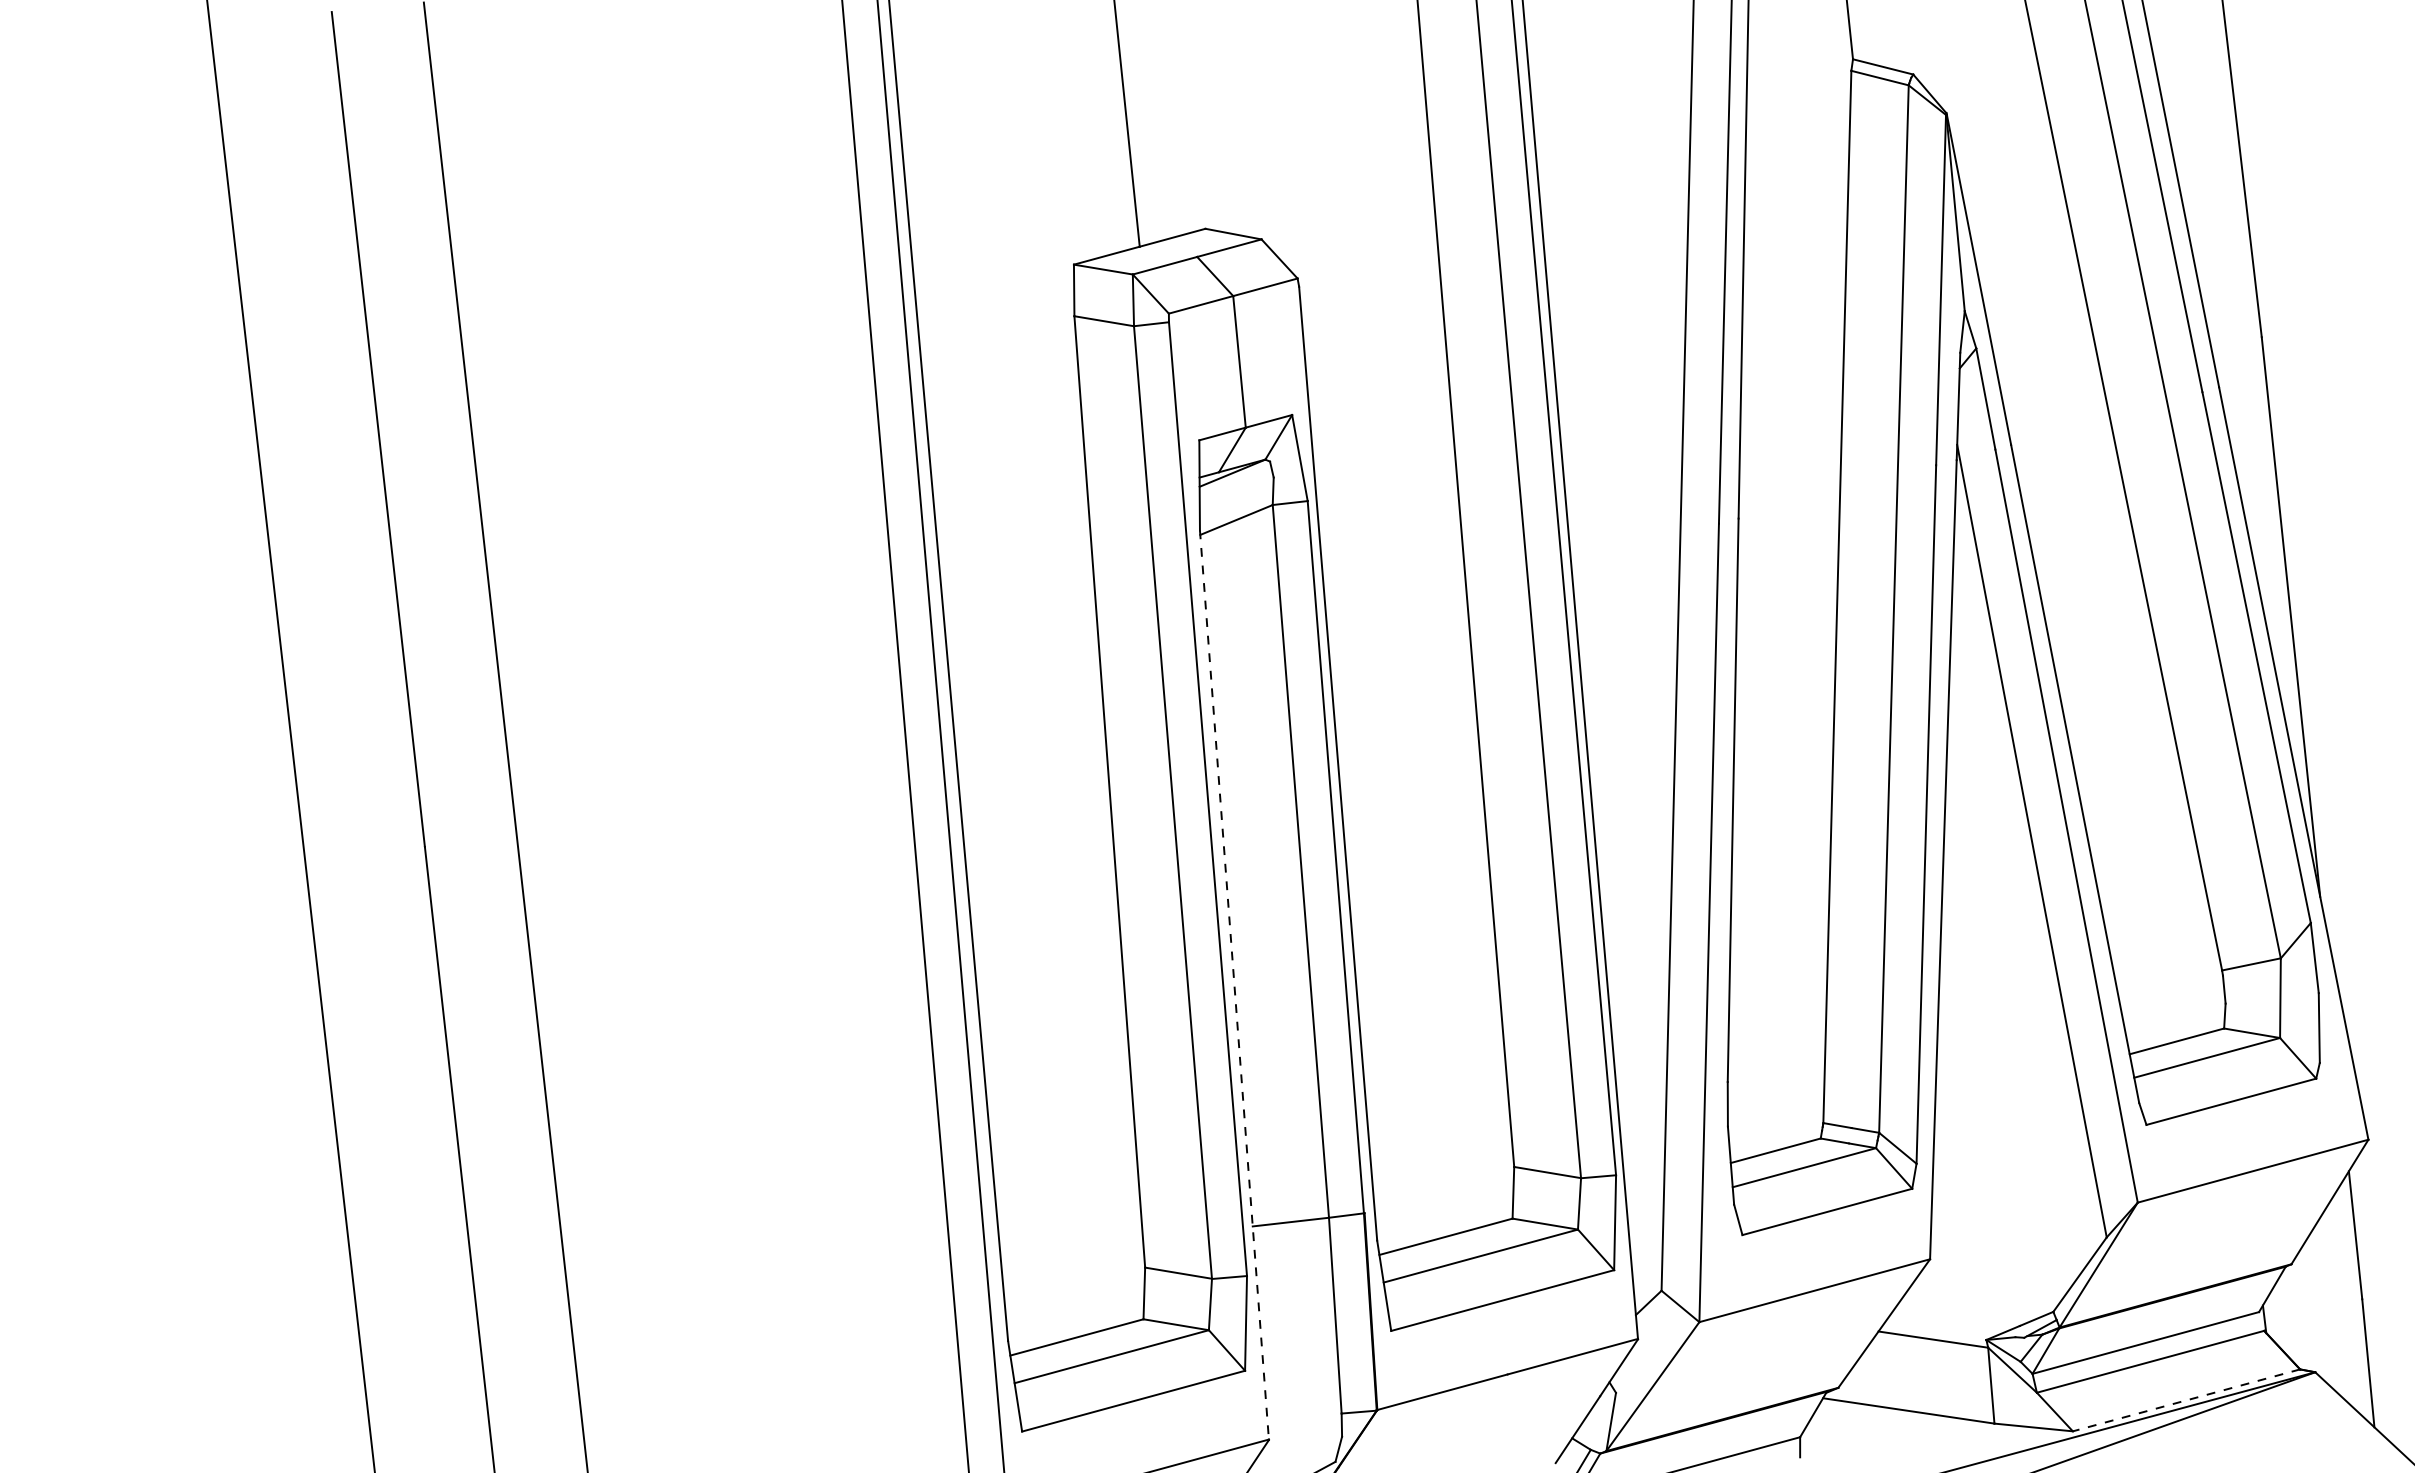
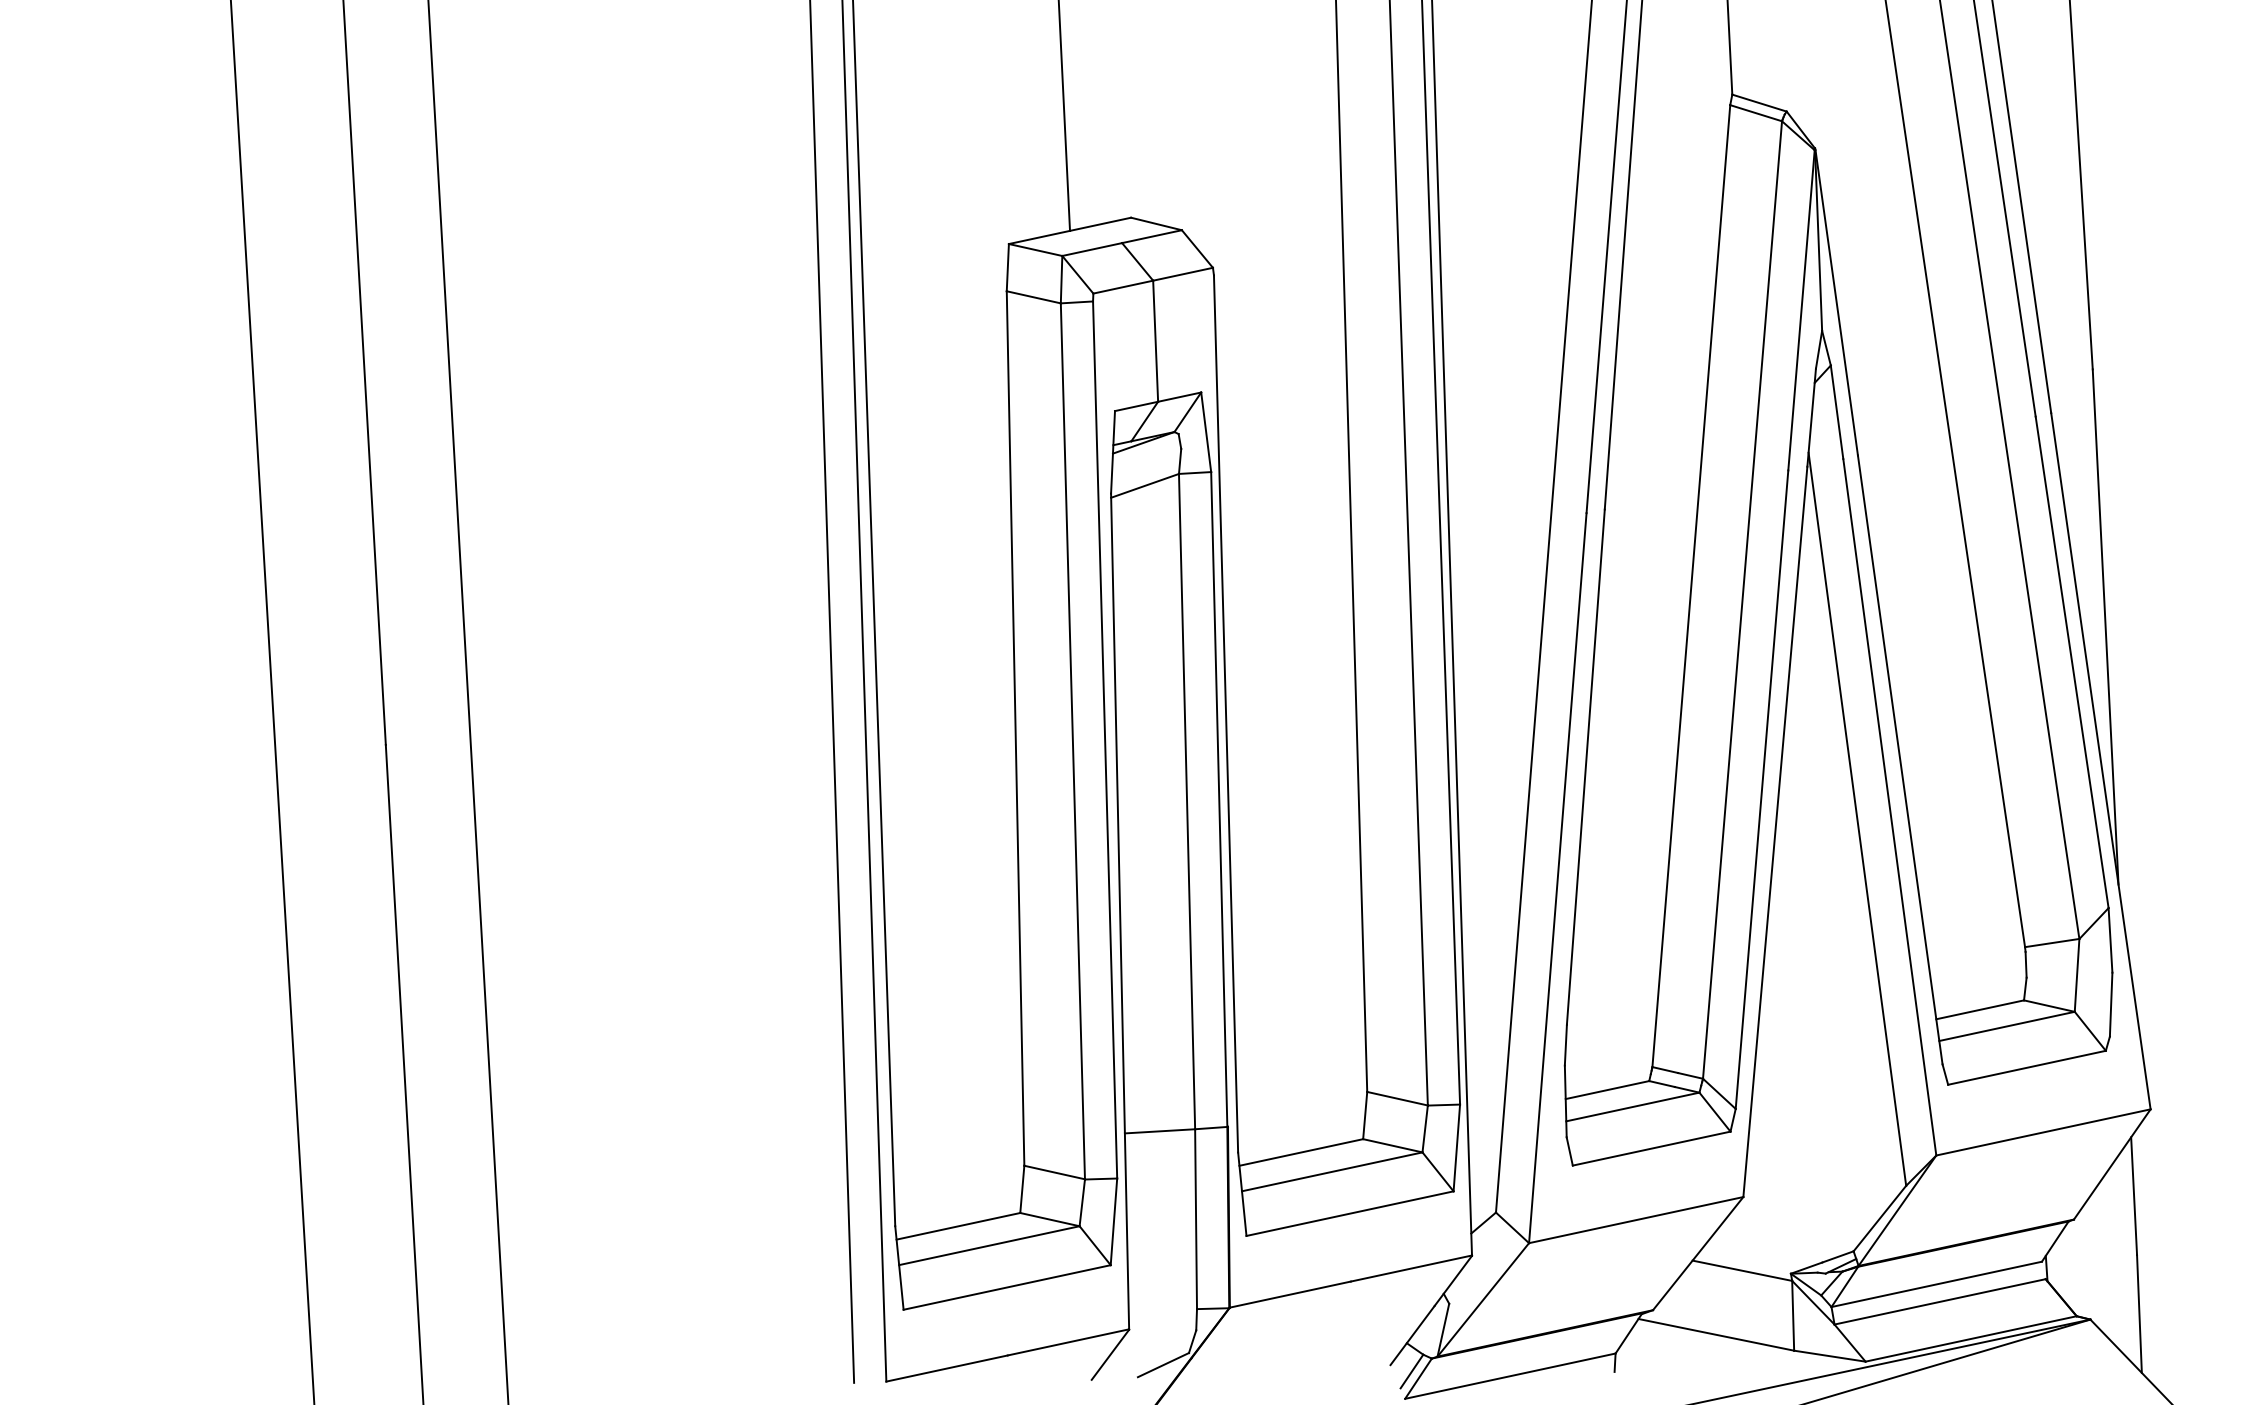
line: (1234, 985) -> (1120, 911), dashed -> solid
line: (2186, 1399) -> (1971, 1338), dashed -> solid

